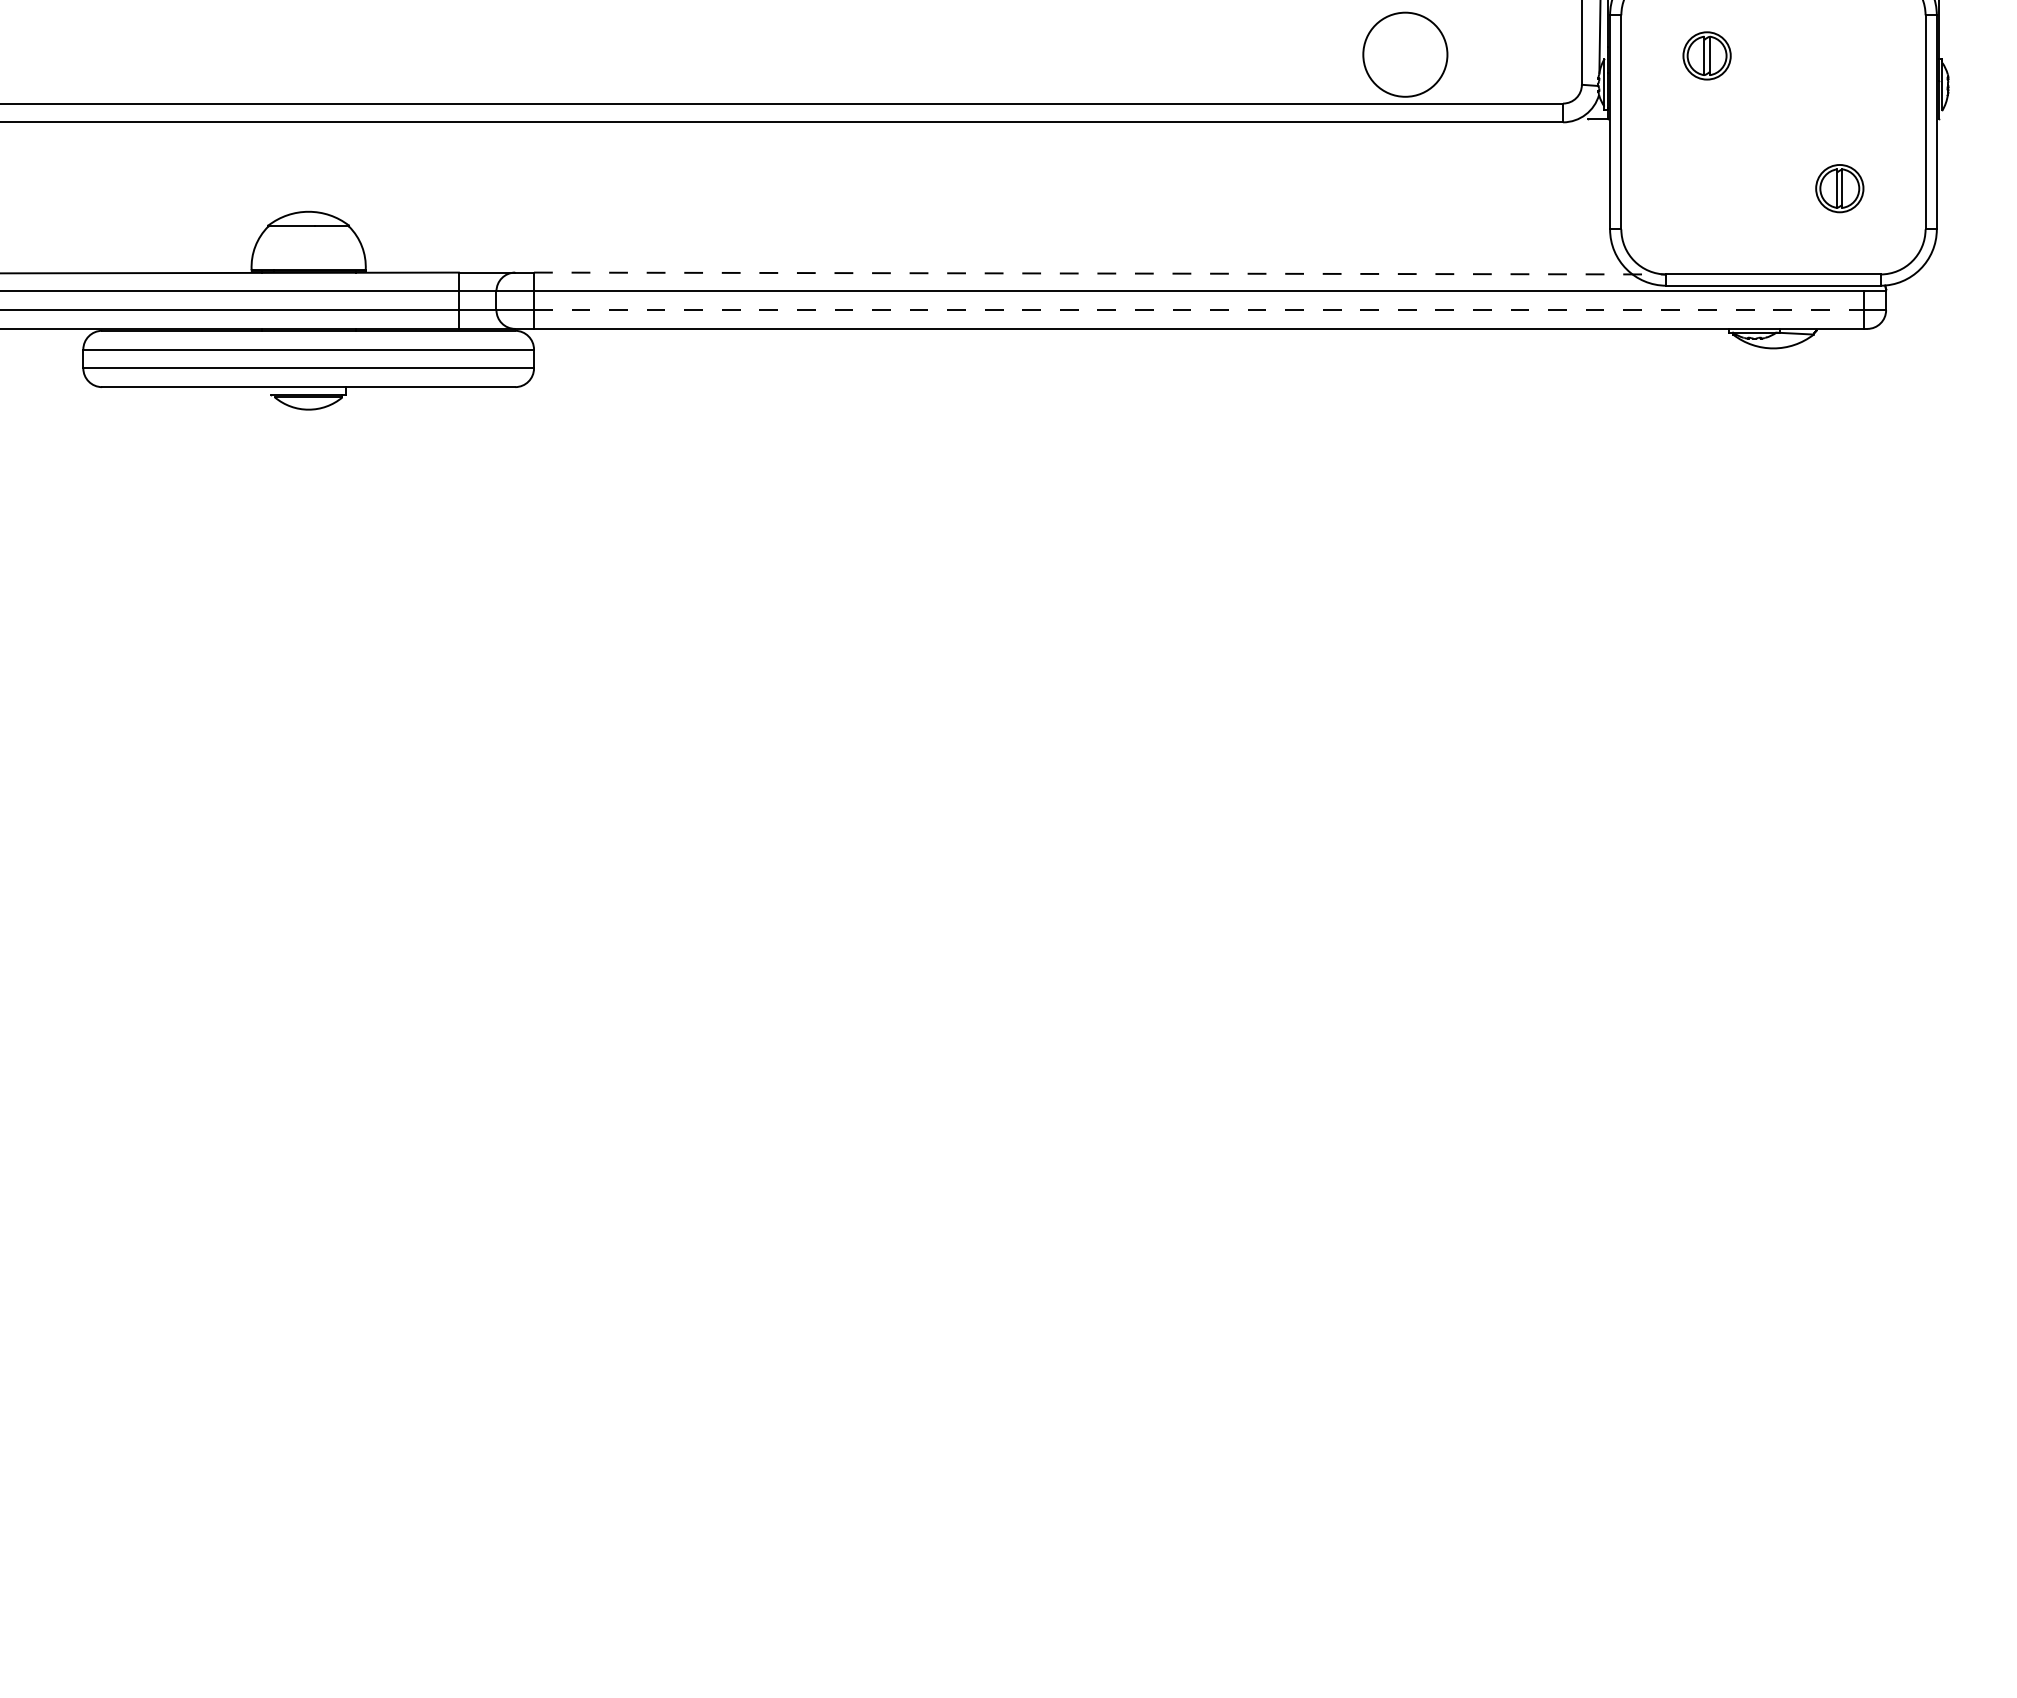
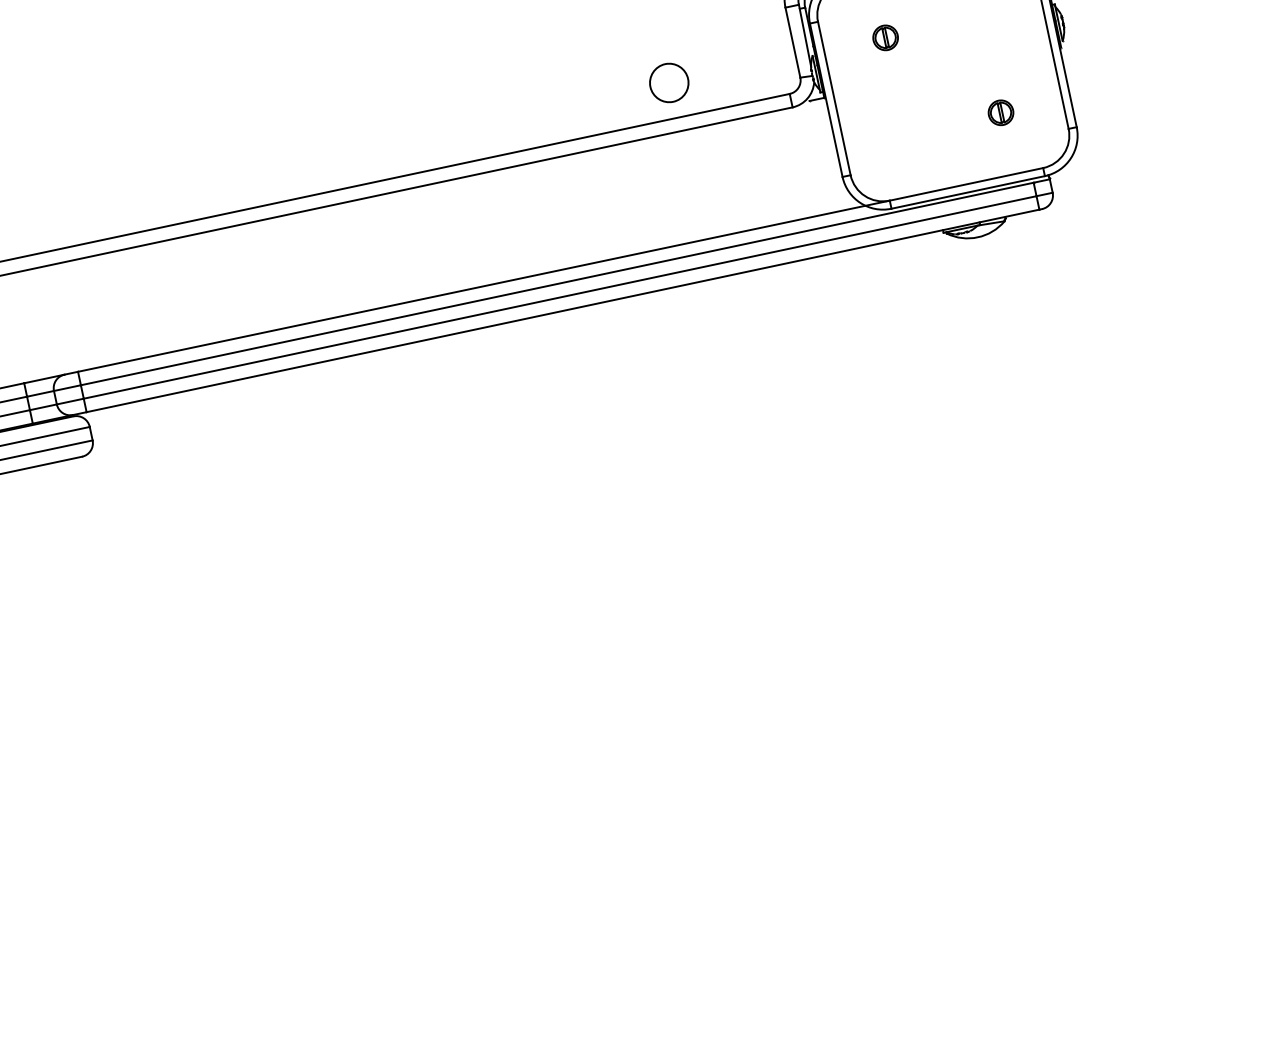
circle: (1405, 54) -> (669, 82), size x0.62
part: (1706, 55) -> (885, 37), size x0.71
part: (1839, 188) -> (1000, 112), size x0.71
line: (1100, 273) -> (484, 286), dashed -> solid
line: (1198, 310) -> (559, 297), dashed -> solid

